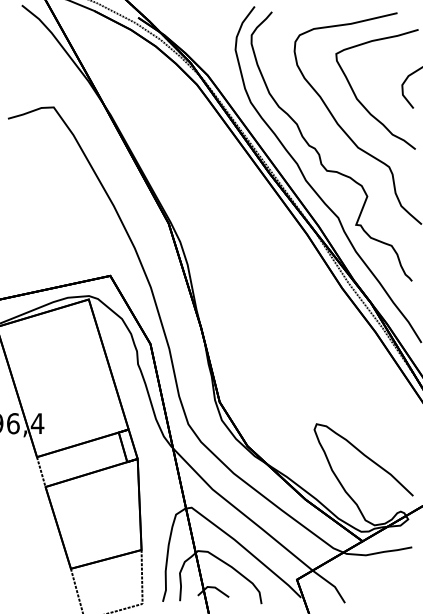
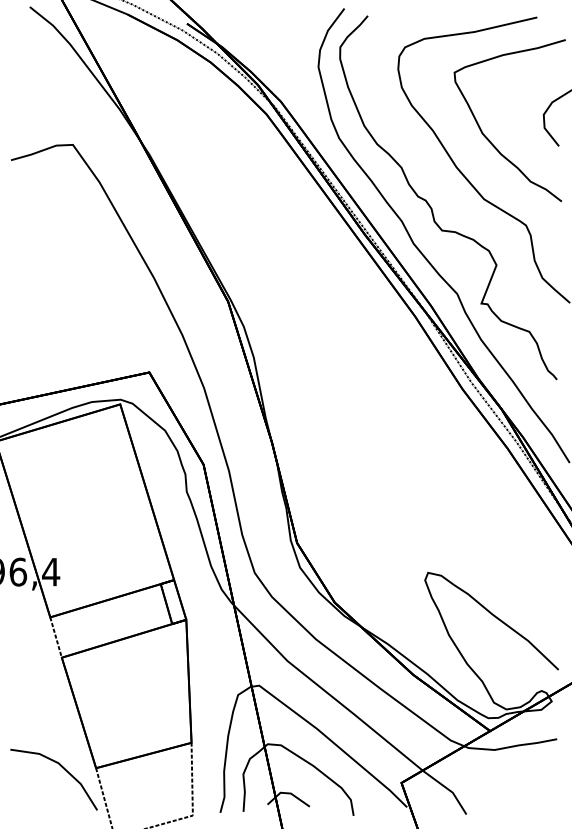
line: (46, 569) -> (63, 769), added

